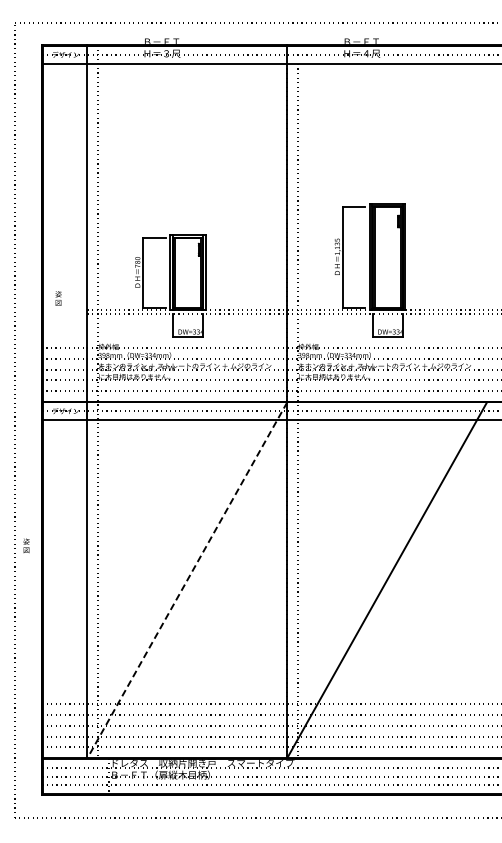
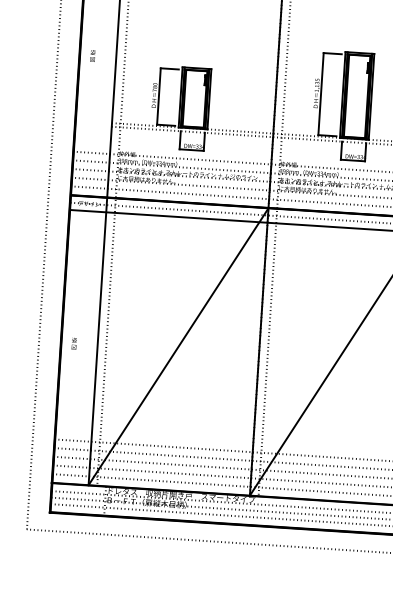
text: (58, 298) -> (92, 55), moved
text: (26, 545) -> (74, 343), moved
line: (187, 580) -> (178, 346), dashed -> solid

